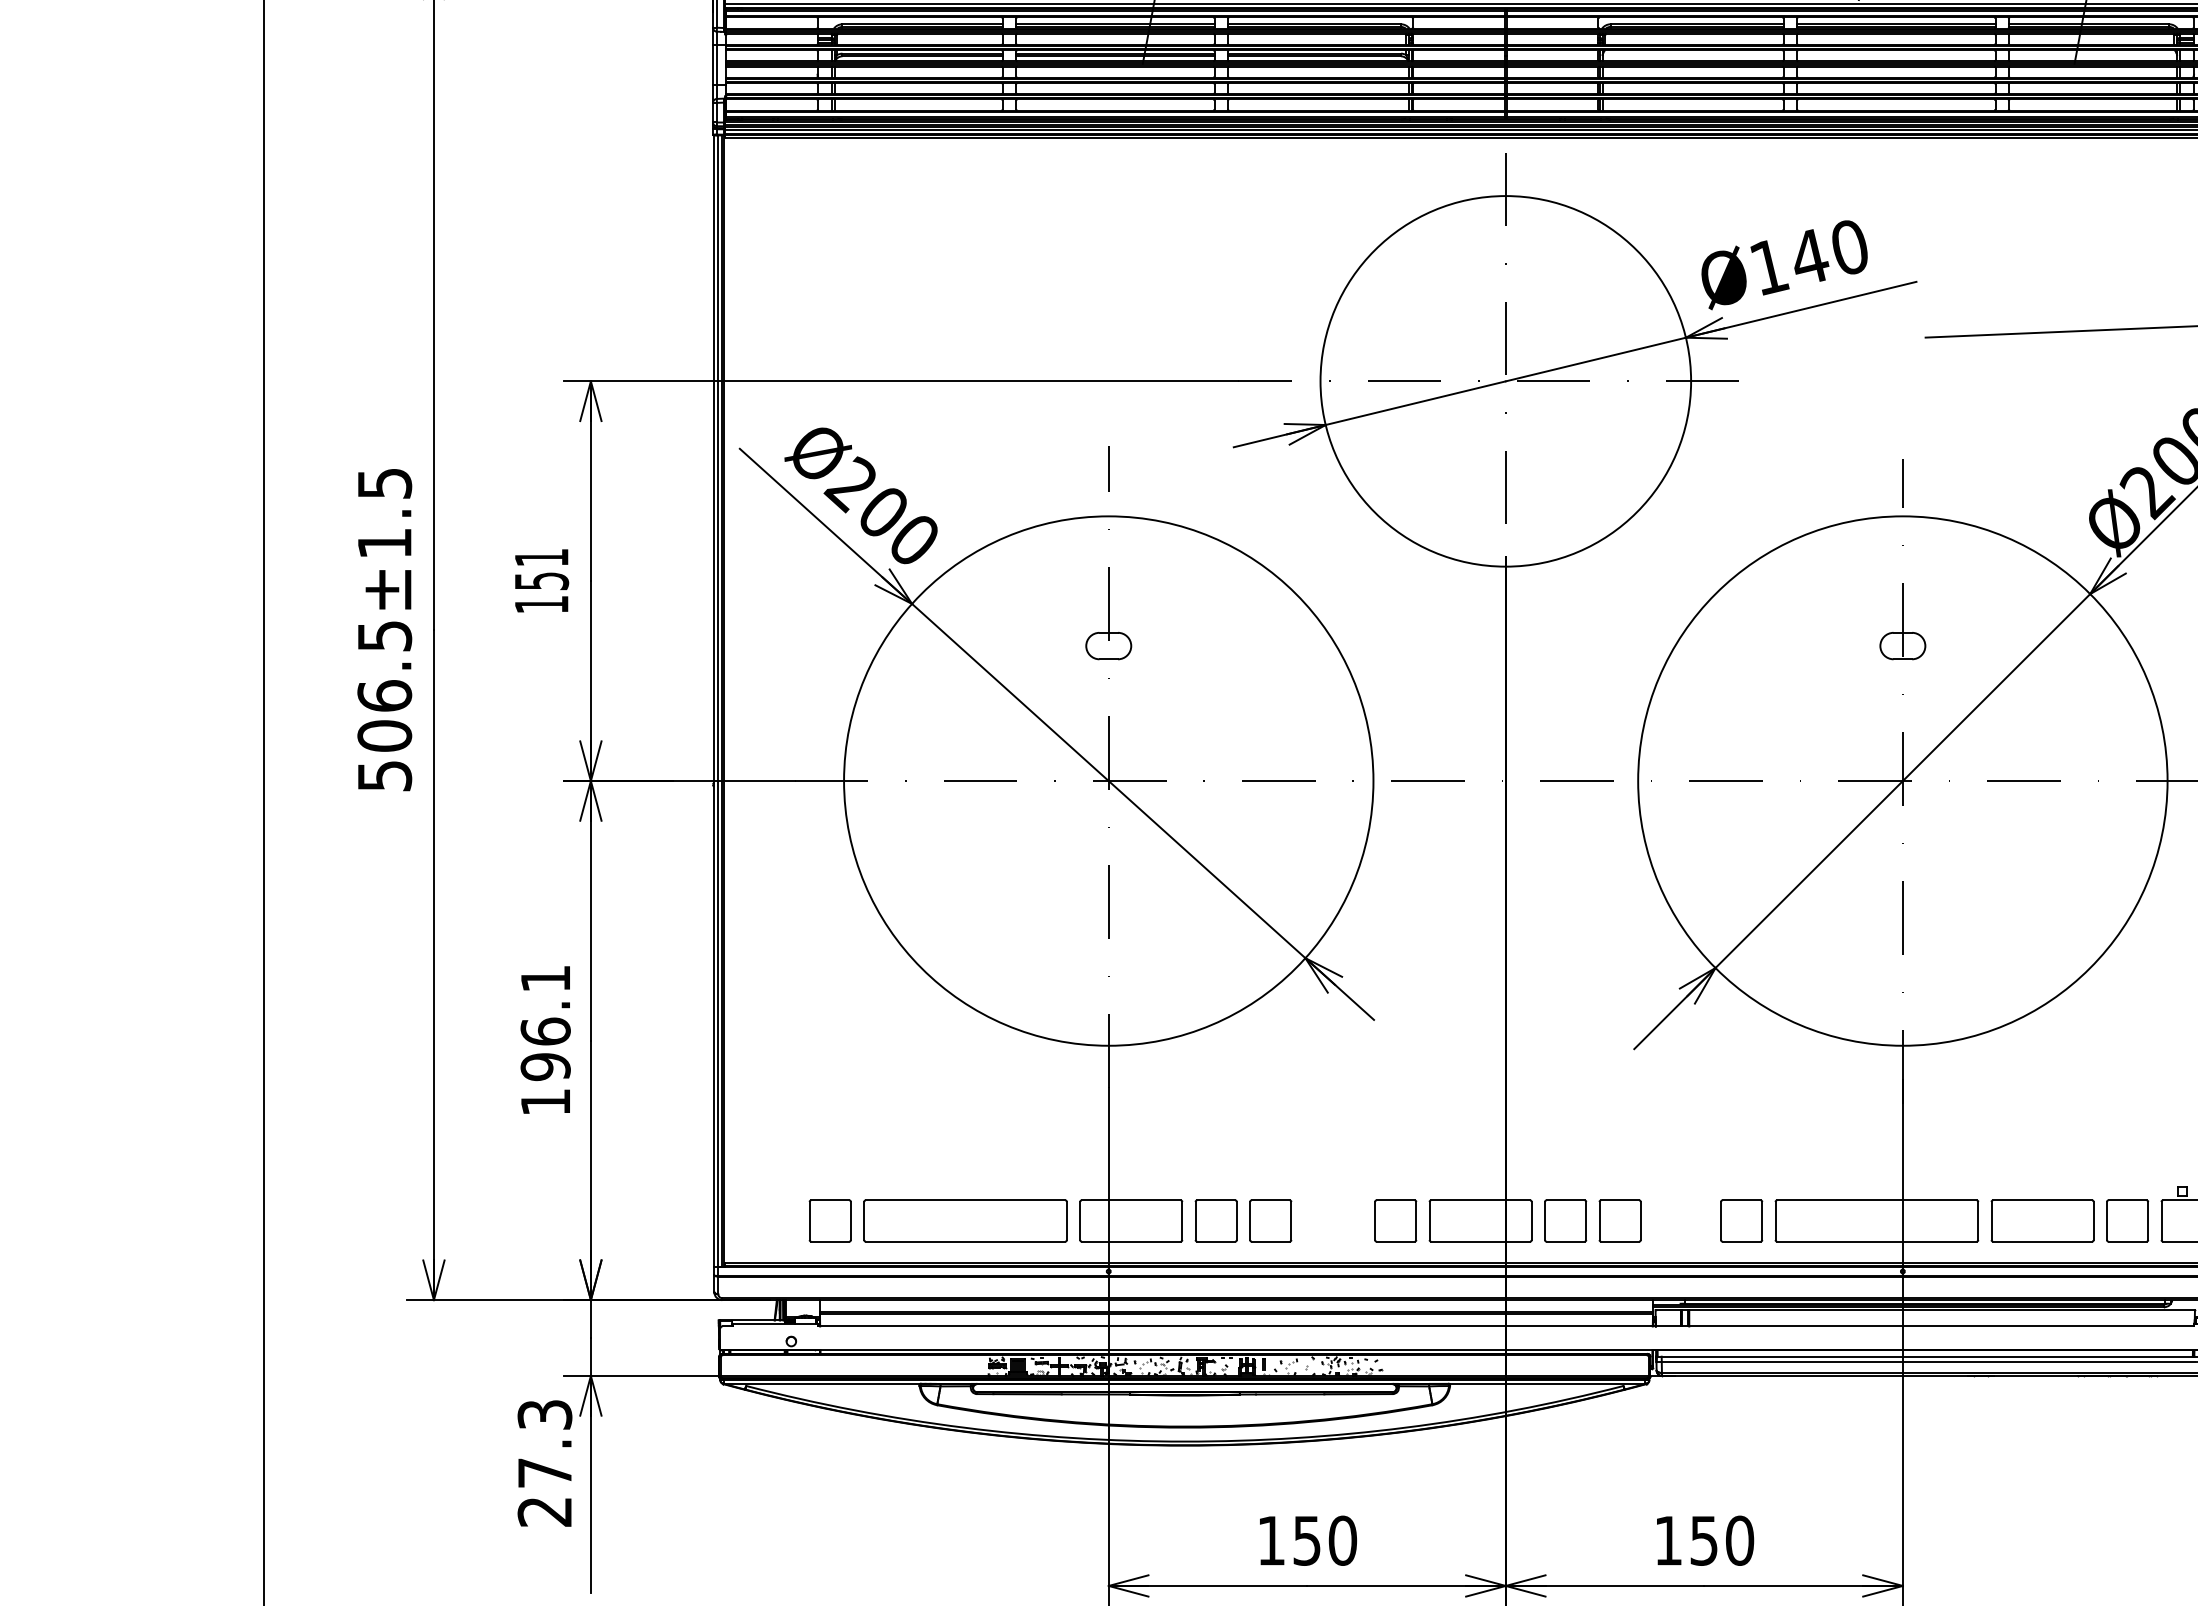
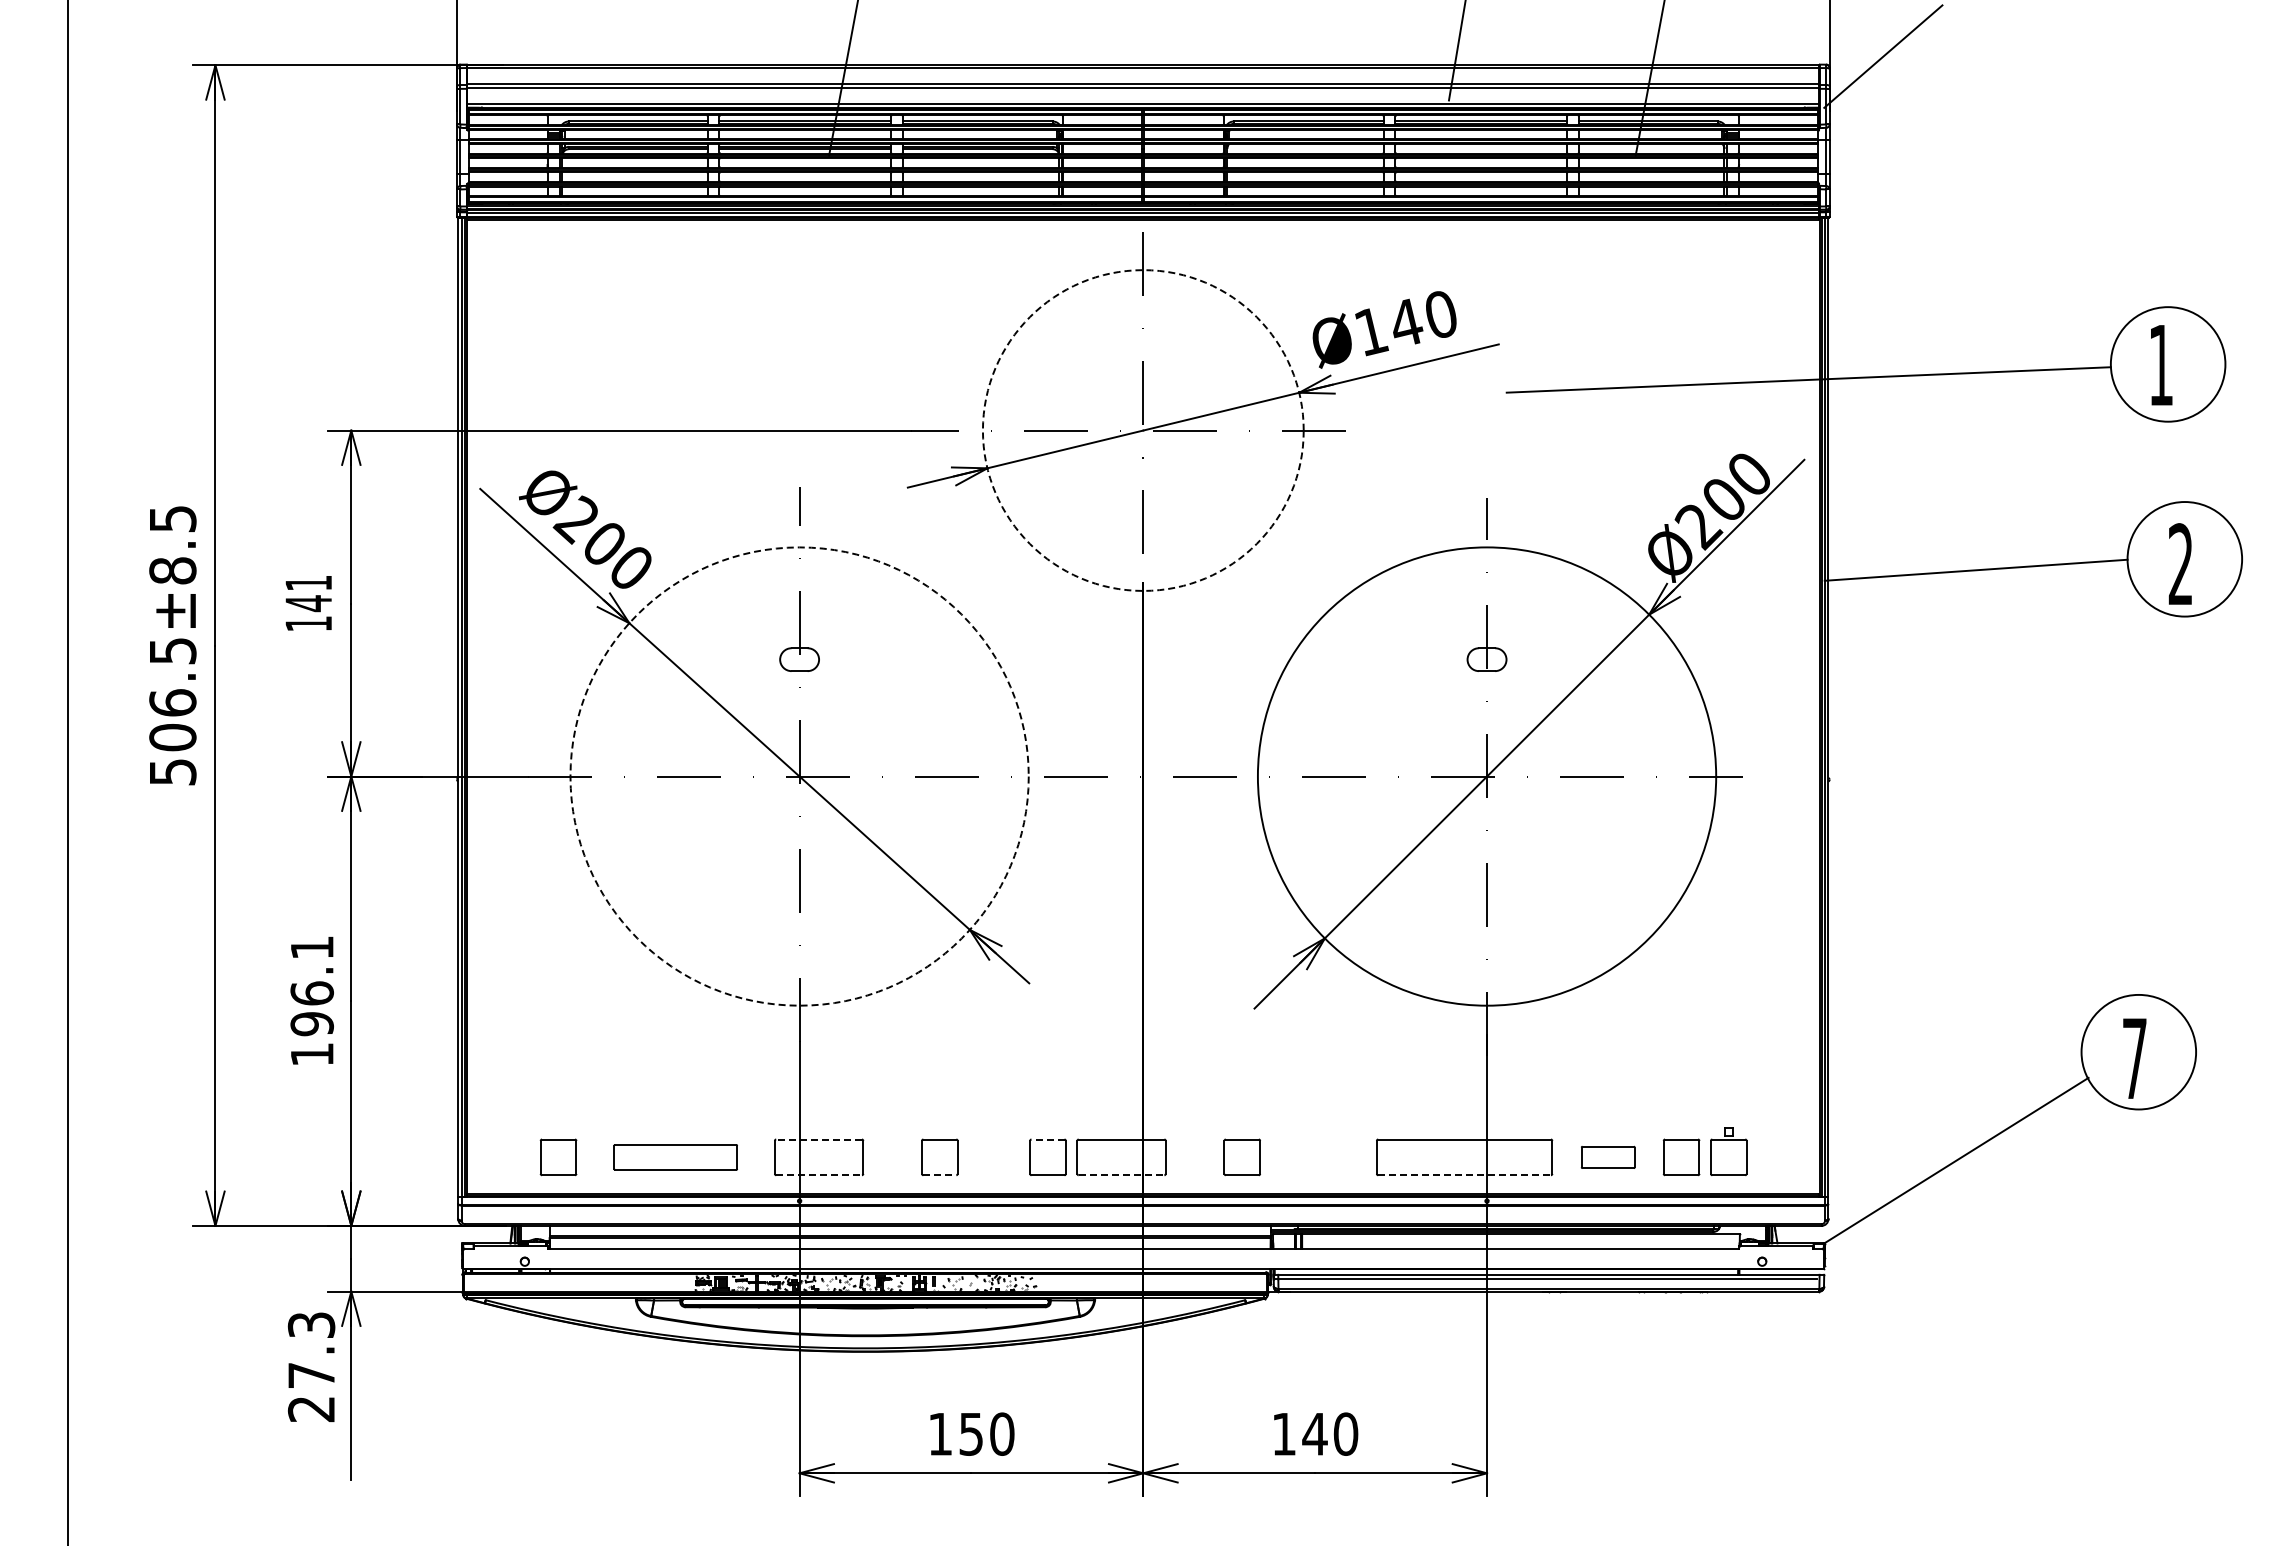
circle: (1504, 381) -> (1142, 430), solid -> dashed
text: (384, 543) -> (172, 570), 506.5±1.5 -> 506.5±8.5
text: (541, 581) -> (308, 603), 151 -> 141
circle: (1108, 781) -> (799, 776), solid -> dashed
line: (1131, 1200) -> (819, 1139), solid -> dashed
line: (1395, 1200) -> (1047, 1139), solid -> dashed
part: (1564, 1219) -> (1194, 1156), removed
part: (965, 1221) -> (675, 1157), size x0.7
part: (1216, 1221) -> (892, 1157), removed
part: (1741, 1221) -> (1347, 1157), removed
part: (2043, 1221) -> (1608, 1157), size x0.6
line: (1131, 1241) -> (819, 1175), solid -> dashed
line: (1271, 1241) -> (940, 1175), solid -> dashed
line: (1480, 1241) -> (1121, 1175), solid -> dashed
line: (1877, 1241) -> (1465, 1175), solid -> dashed
text: (1703, 1541) -> (1314, 1434), 150 -> 140

